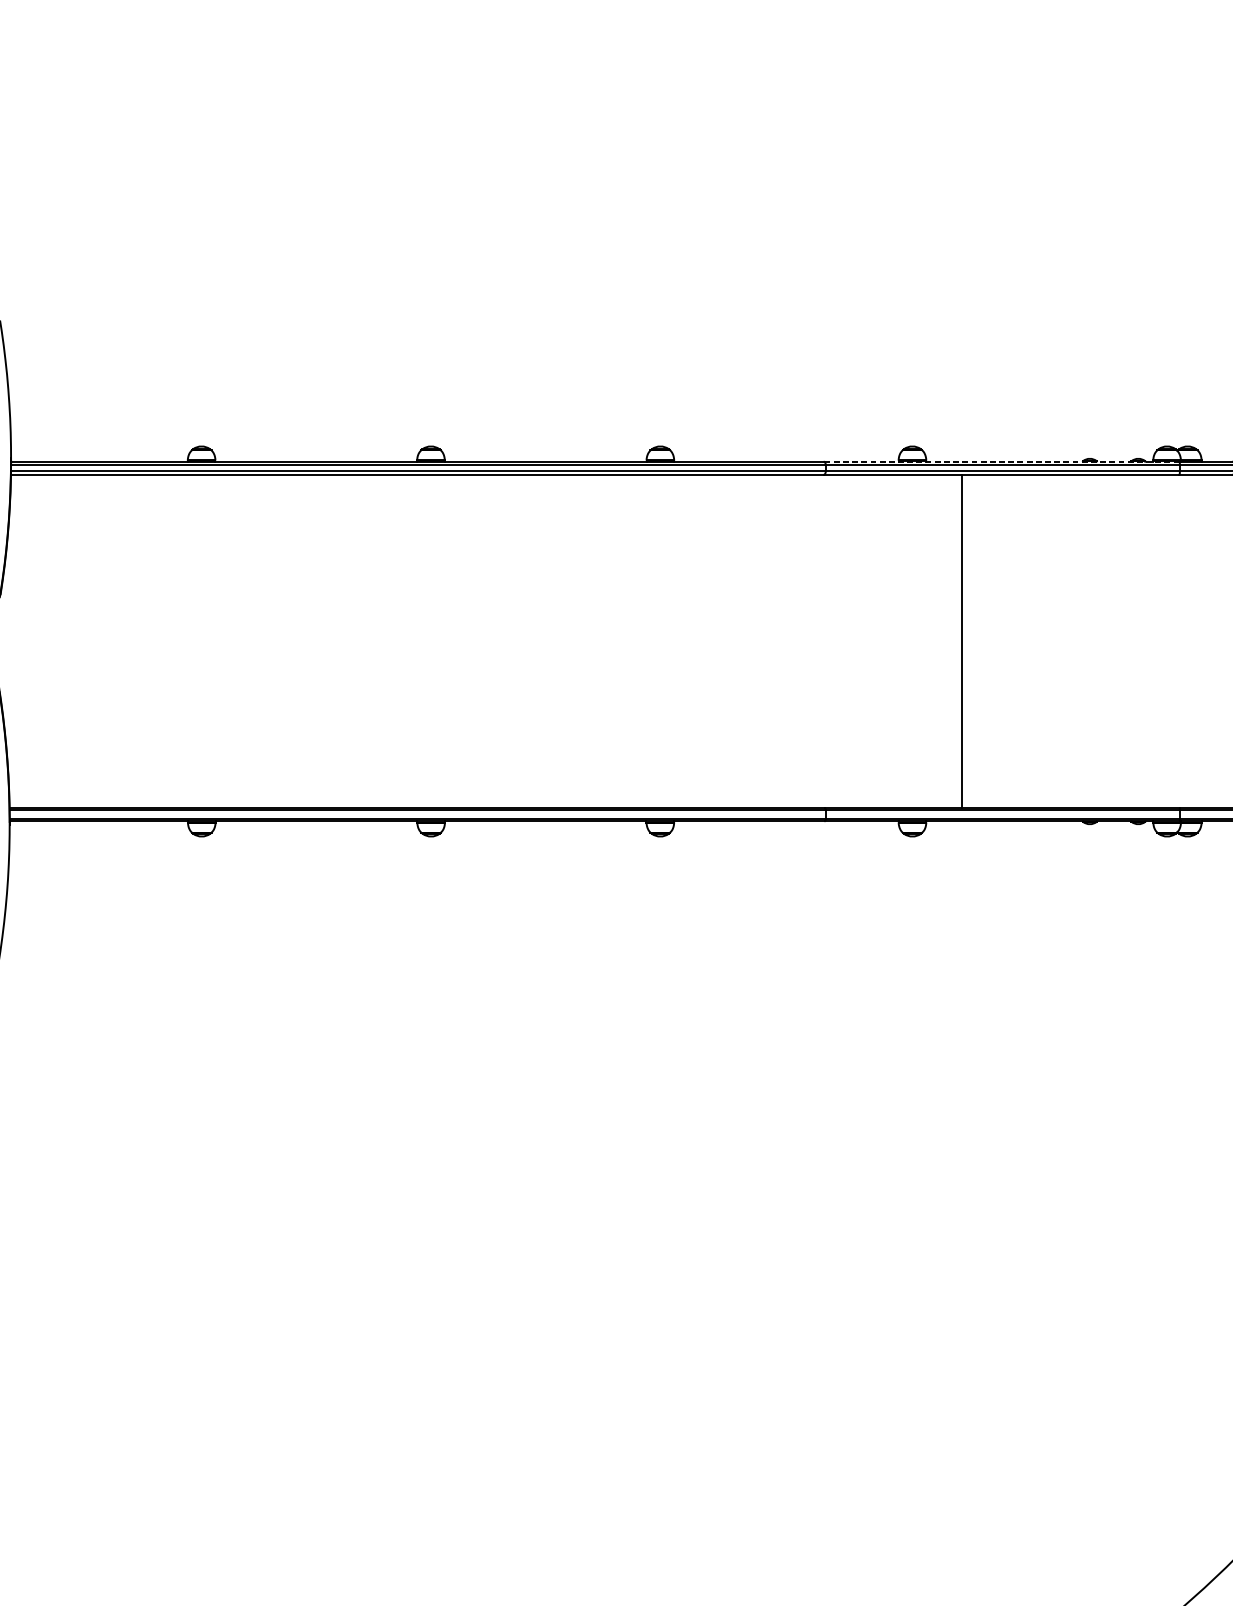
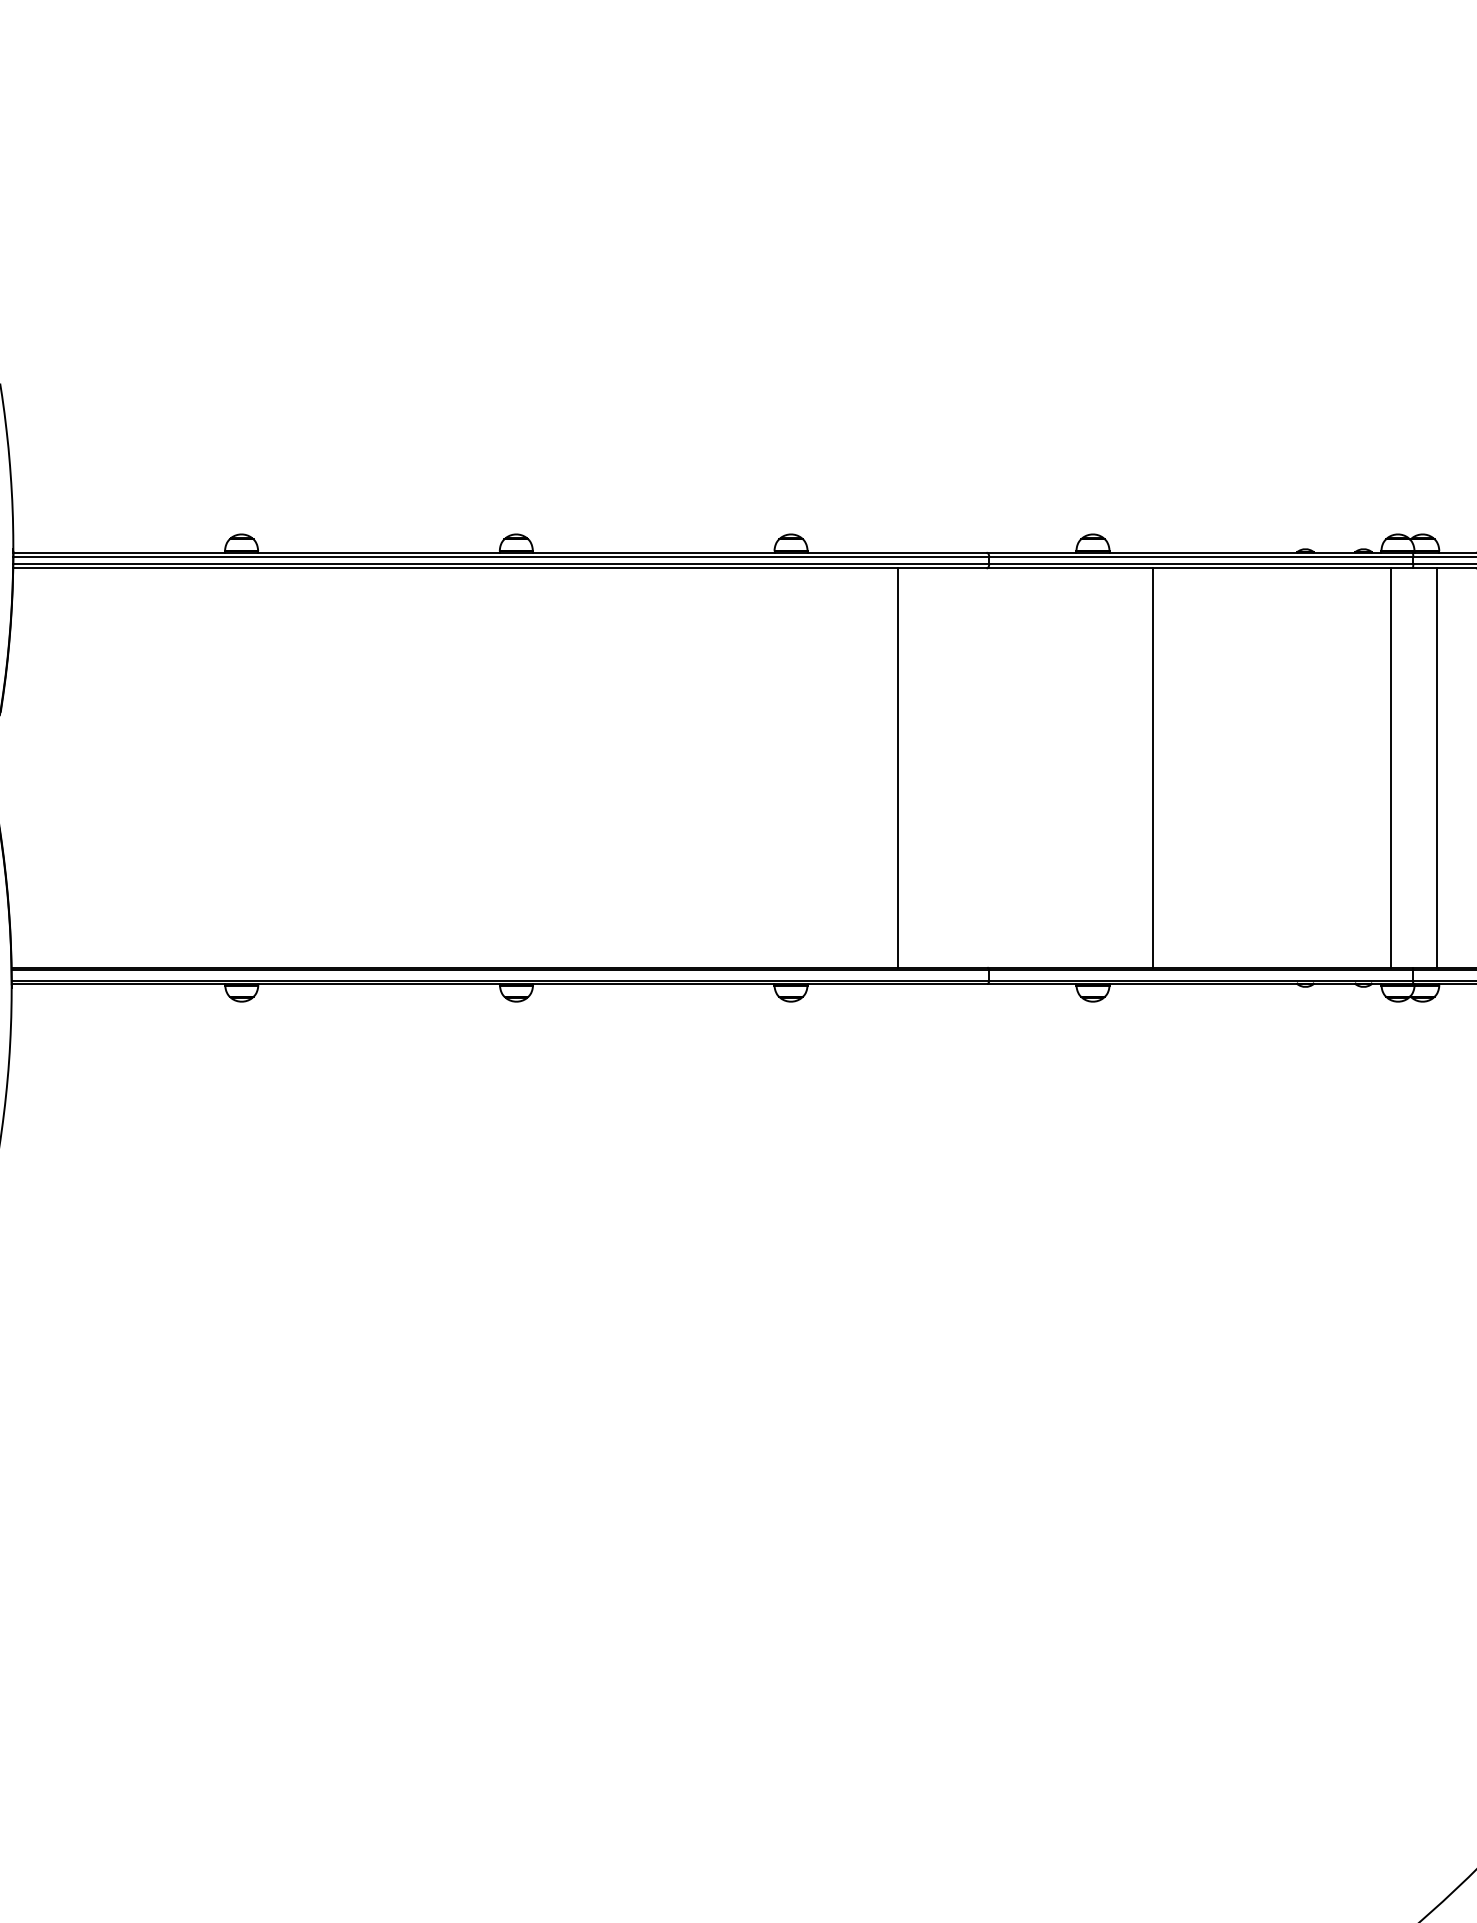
line: (1001, 461) -> (1199, 552), dashed -> solid
line: (750, 641) -> (898, 767), added
line: (1161, 641) -> (1391, 767), added
line: (1199, 641) -> (1436, 767), added

